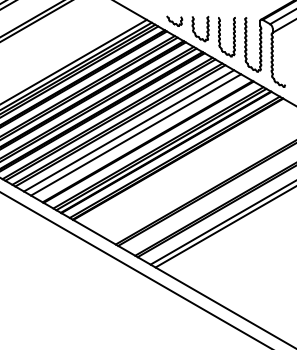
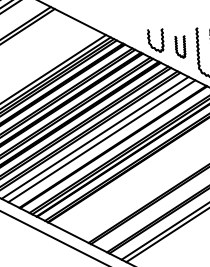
part: (174, 20) -> (131, 34), removed
part: (226, 37) -> (180, 47), size x0.6

